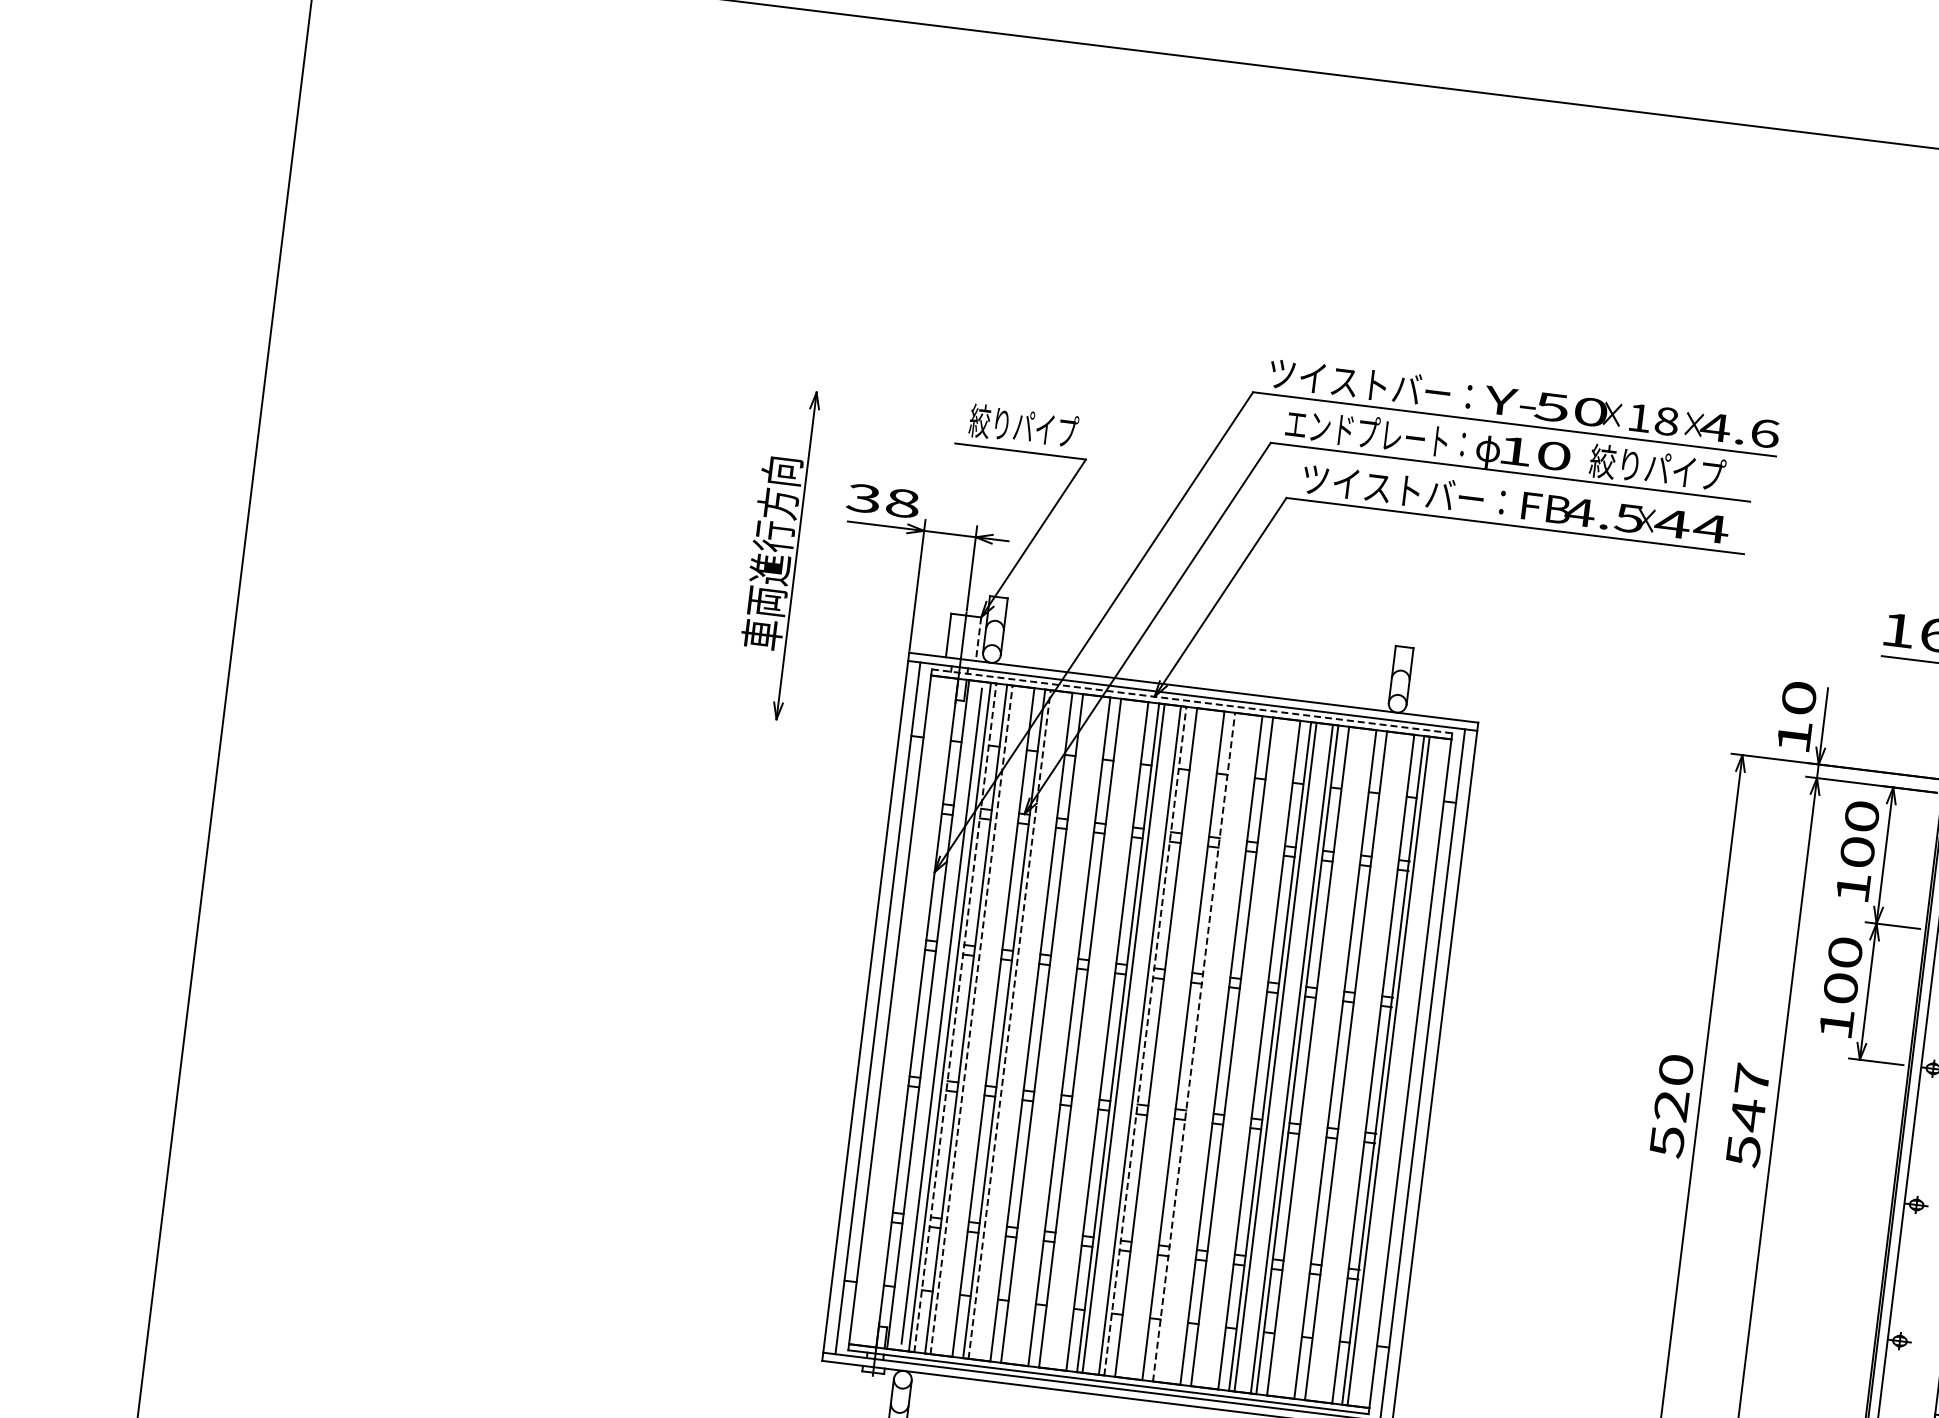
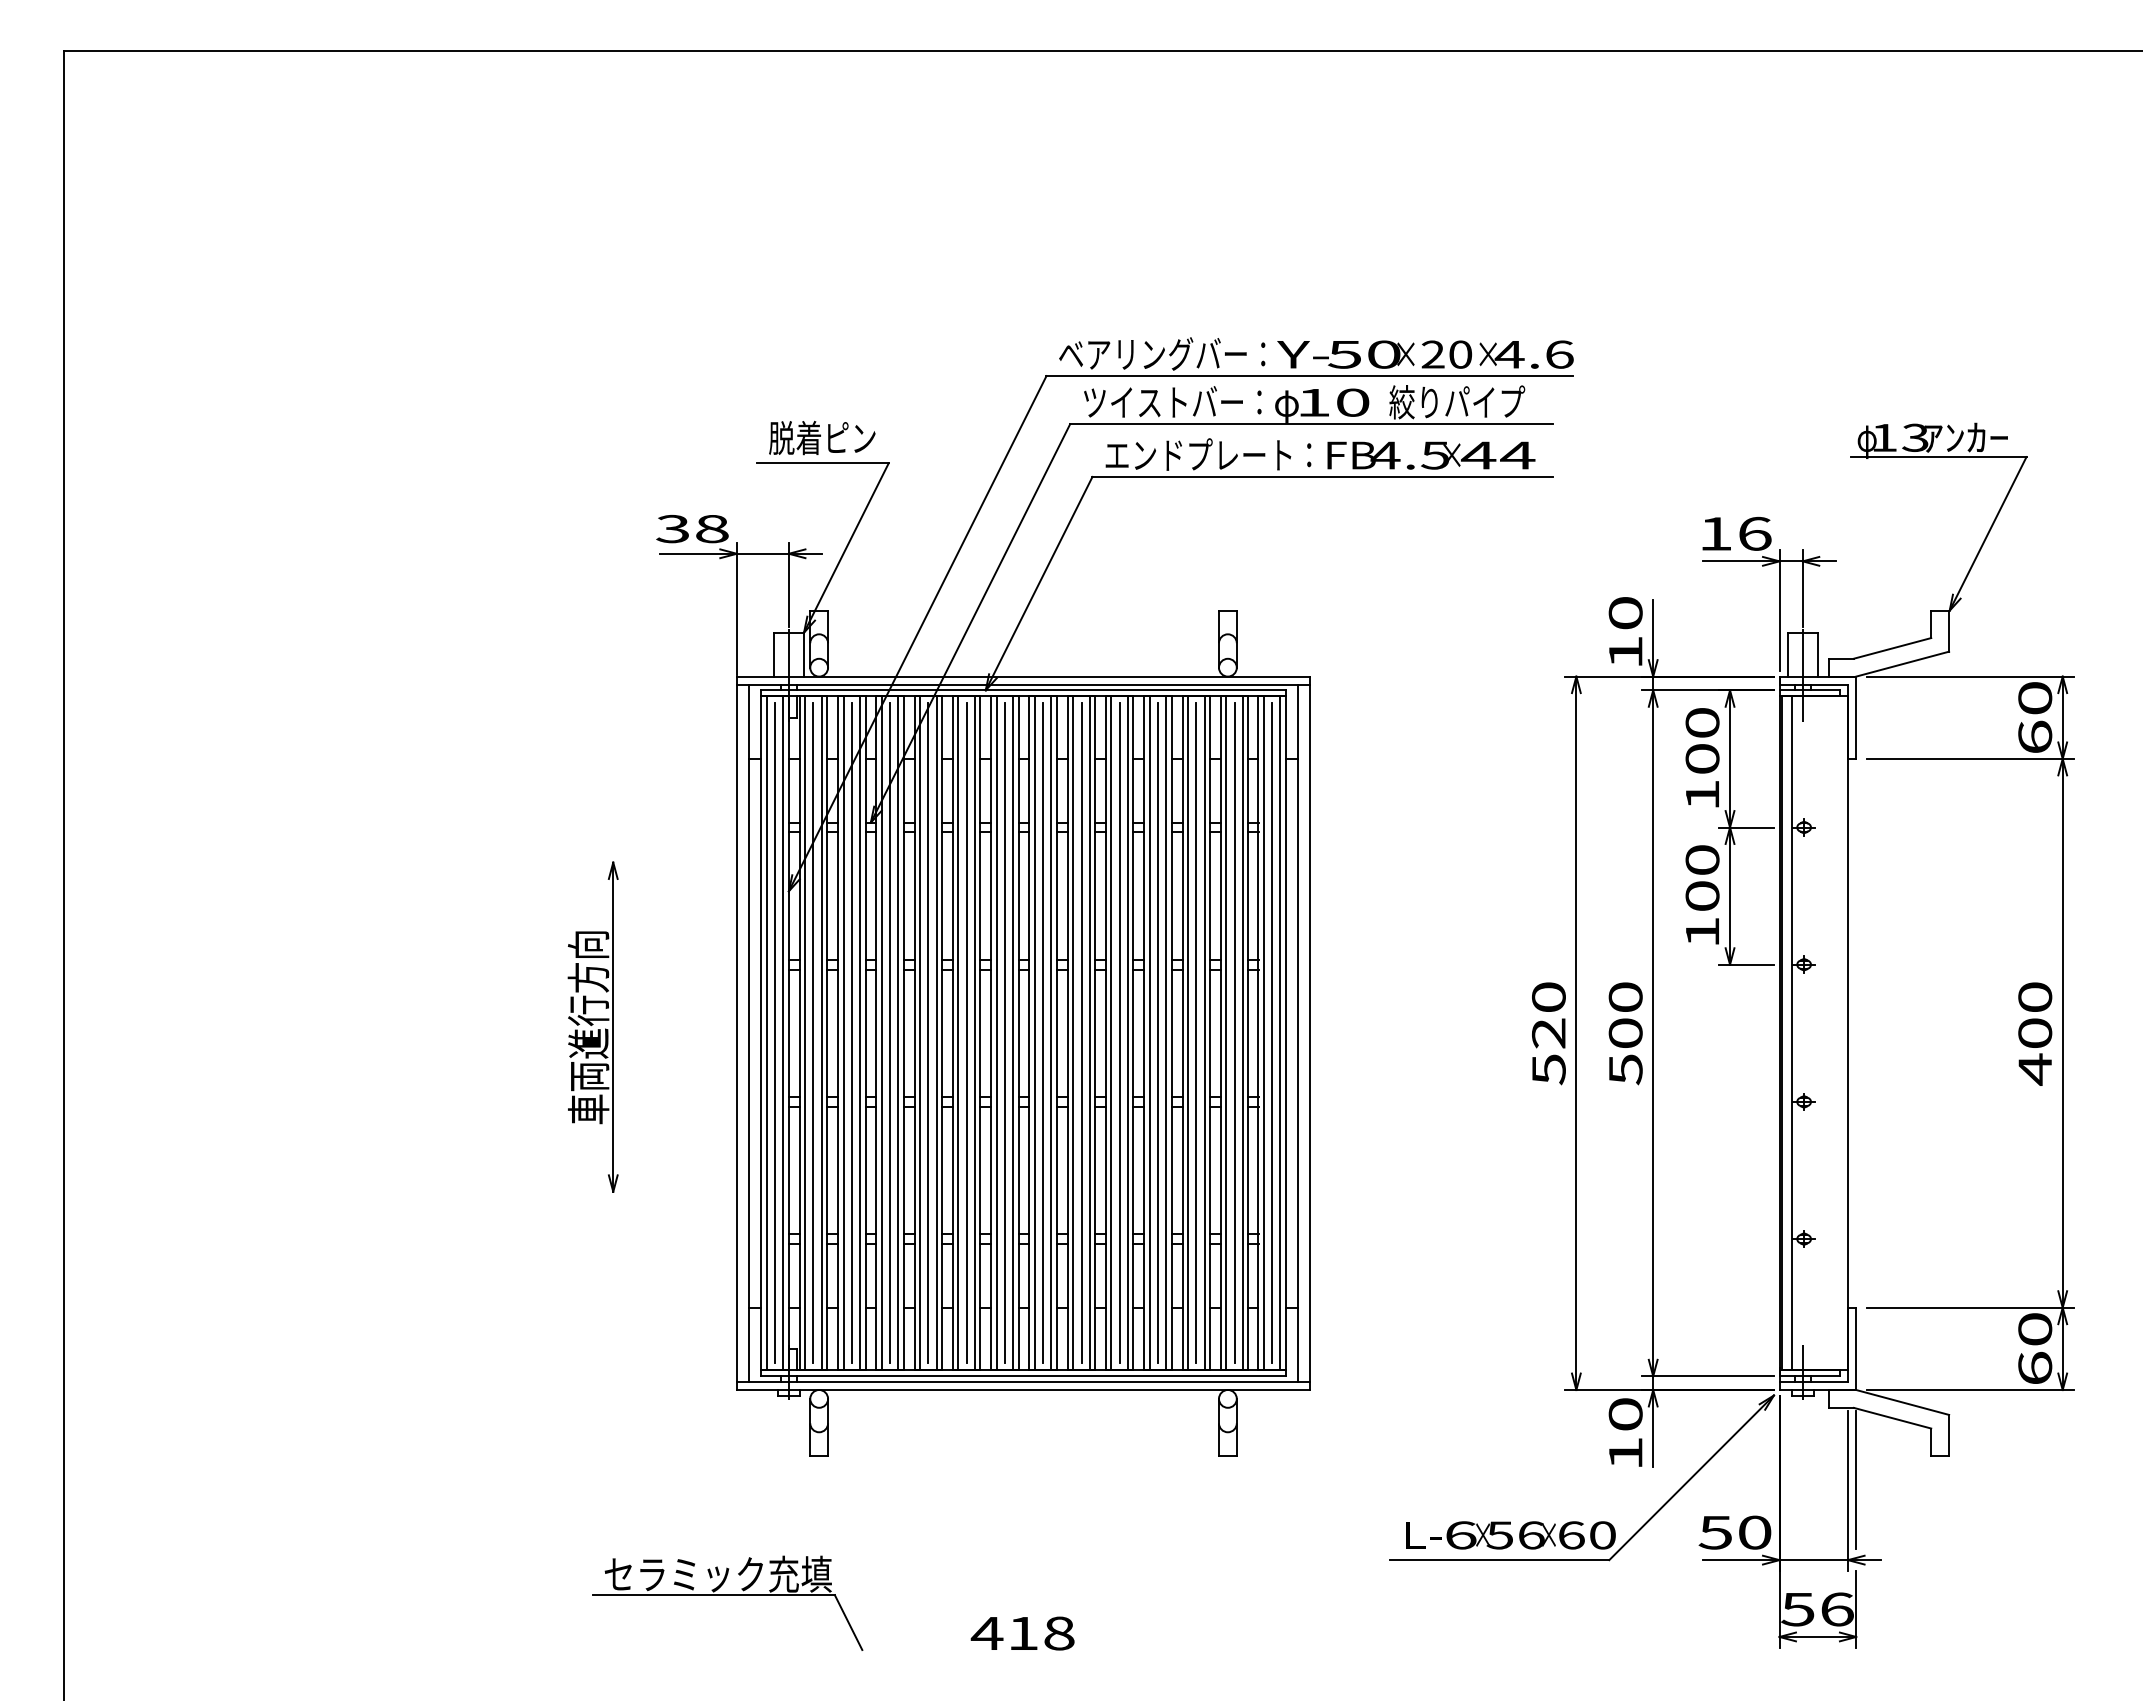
text: (1371, 383) -> (1162, 353), ツイストバー： -> ベアリングバー：
text: (1652, 419) -> (1446, 354), 18 -> 20
text: (1023, 425) -> (822, 437), 絞りパイプ -> 脱着ピン
text: (1375, 432) -> (1172, 401), エンドプレート： -> ツイストバー：
text: (1404, 489) -> (1208, 454), ツイストバー： -> エンドプレート：
part: (776, 552) -> (592, 1026), moved
line: (979, 639) -> (804, 654), dashed -> solid
line: (1193, 701) -> (1024, 690), dashed -> solid
line: (895, 1010) -> (766, 1033), added
line: (904, 1011) -> (775, 1033), added
line: (911, 1012) -> (783, 1033), added
line: (933, 1015) -> (805, 1033), added
line: (955, 1018) -> (827, 1033), dashed -> solid
line: (971, 1020) -> (843, 1033), dashed -> solid
line: (979, 1021) -> (851, 1033), added
line: (988, 1022) -> (860, 1033), added
line: (1009, 1024) -> (881, 1033), dashed -> solid
line: (1018, 1025) -> (890, 1033), added
line: (1026, 1026) -> (898, 1033), added
line: (1047, 1029) -> (920, 1033), added
line: (1055, 1030) -> (928, 1033), added
line: (1063, 1031) -> (936, 1033), added
line: (1085, 1034) -> (958, 1033), added
line: (1093, 1035) -> (966, 1033), added
line: (1101, 1035) -> (974, 1033), added
line: (1131, 1039) -> (1004, 1033), added
line: (1145, 1041) -> (1018, 1033), dashed -> solid
line: (1161, 1043) -> (1034, 1033), added
line: (1170, 1044) -> (1043, 1033), added
line: (1178, 1045) -> (1051, 1033), added
line: (1193, 1047) -> (1067, 1033), dashed -> solid
line: (1199, 1048) -> (1073, 1033), added
line: (1207, 1049) -> (1081, 1033), added
line: (1215, 1050) -> (1089, 1033), added
line: (1237, 1052) -> (1111, 1033), added
line: (1245, 1053) -> (1119, 1033), added
line: (1253, 1054) -> (1127, 1033), added
line: (1284, 1058) -> (1158, 1033), added
line: (1313, 1062) -> (1188, 1033), added
line: (1321, 1063) -> (1196, 1033), added
line: (1329, 1064) -> (1204, 1033), added
line: (1351, 1066) -> (1226, 1033), added
line: (1359, 1067) -> (1234, 1033), added
line: (1367, 1068) -> (1242, 1033), added
line: (1396, 1072) -> (1271, 1033), added
line: (1405, 1073) -> (1280, 1033), added
text: (1749, 1097) -> (1625, 1015), 547 -> 500

